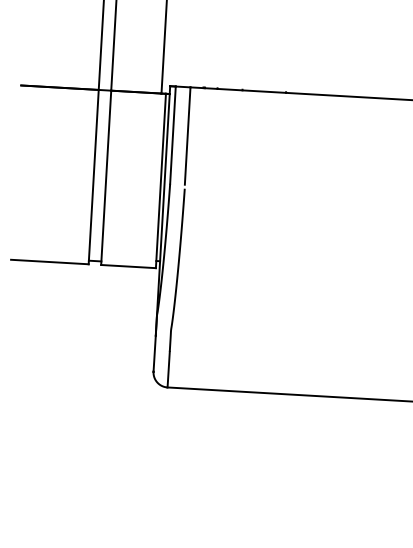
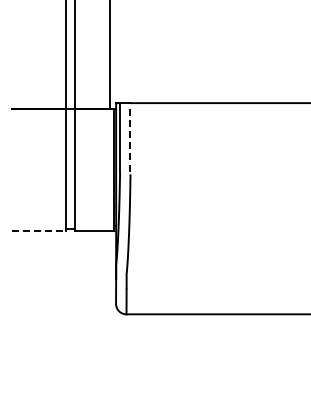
line: (187, 134) -> (130, 136), solid -> dashed
line: (50, 262) -> (39, 231), solid -> dashed

